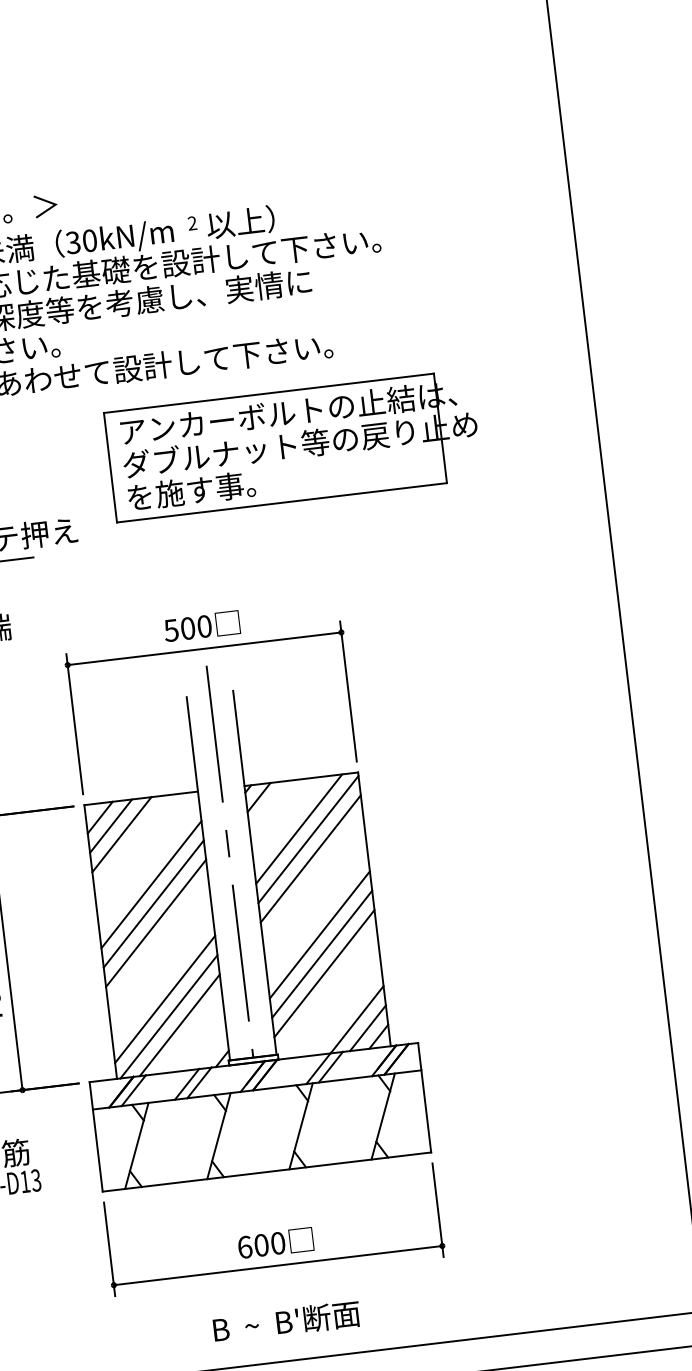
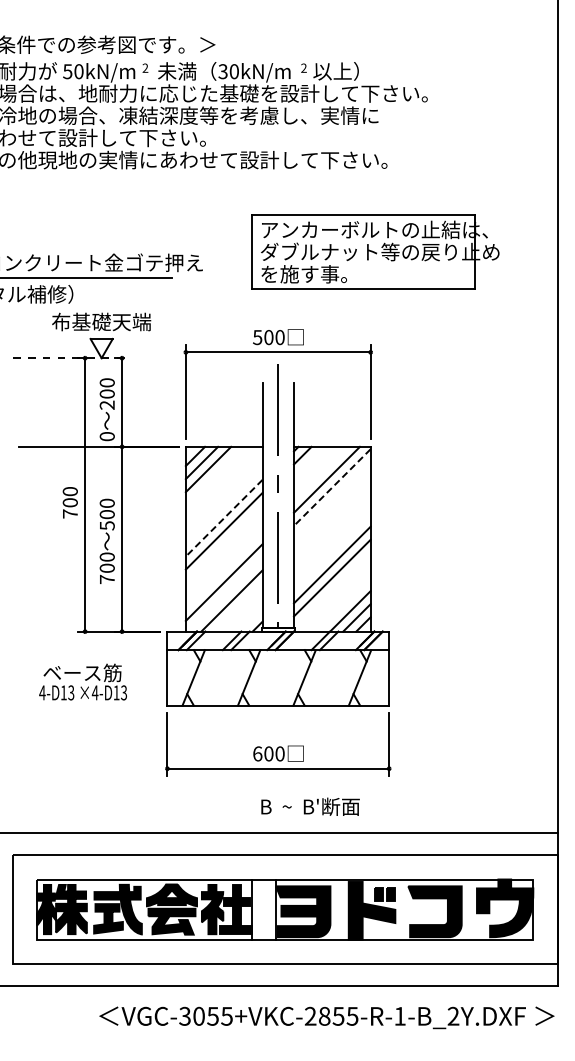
part: (293, 444) -> (375, 251), moved
line: (307, 839) -> (331, 487), solid -> dashed
line: (309, 858) -> (331, 500), removed
line: (150, 883) -> (223, 504), removed
line: (152, 904) -> (223, 518), solid -> dashed
line: (318, 934) -> (331, 551), removed
line: (169, 1016) -> (225, 594), removed
text: (286, 1321) -> (310, 806), moved

